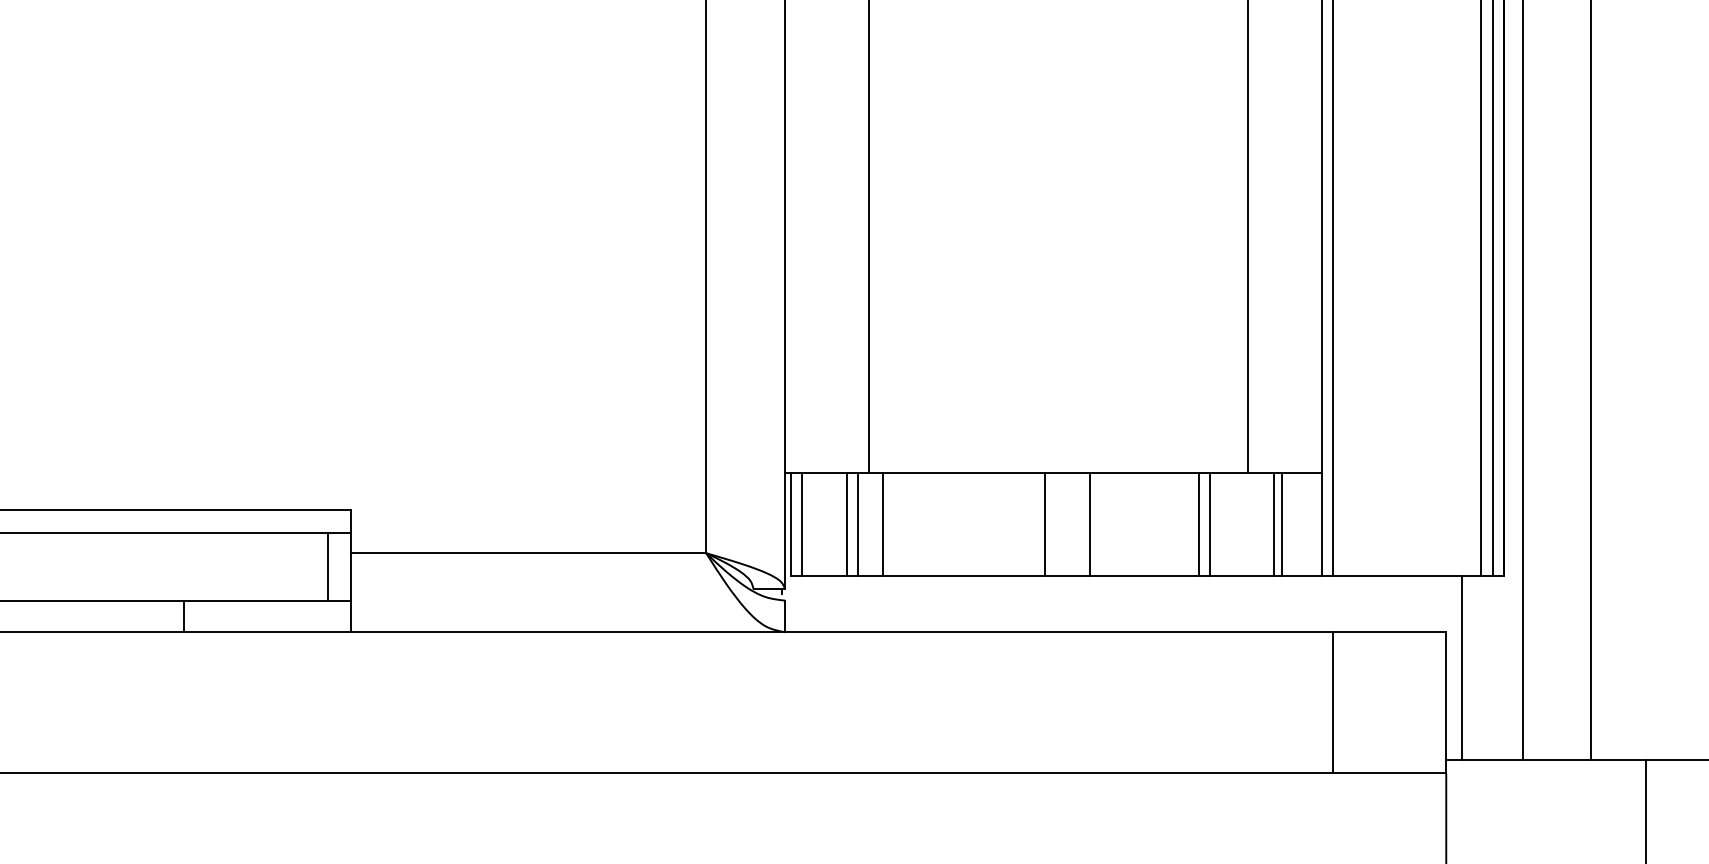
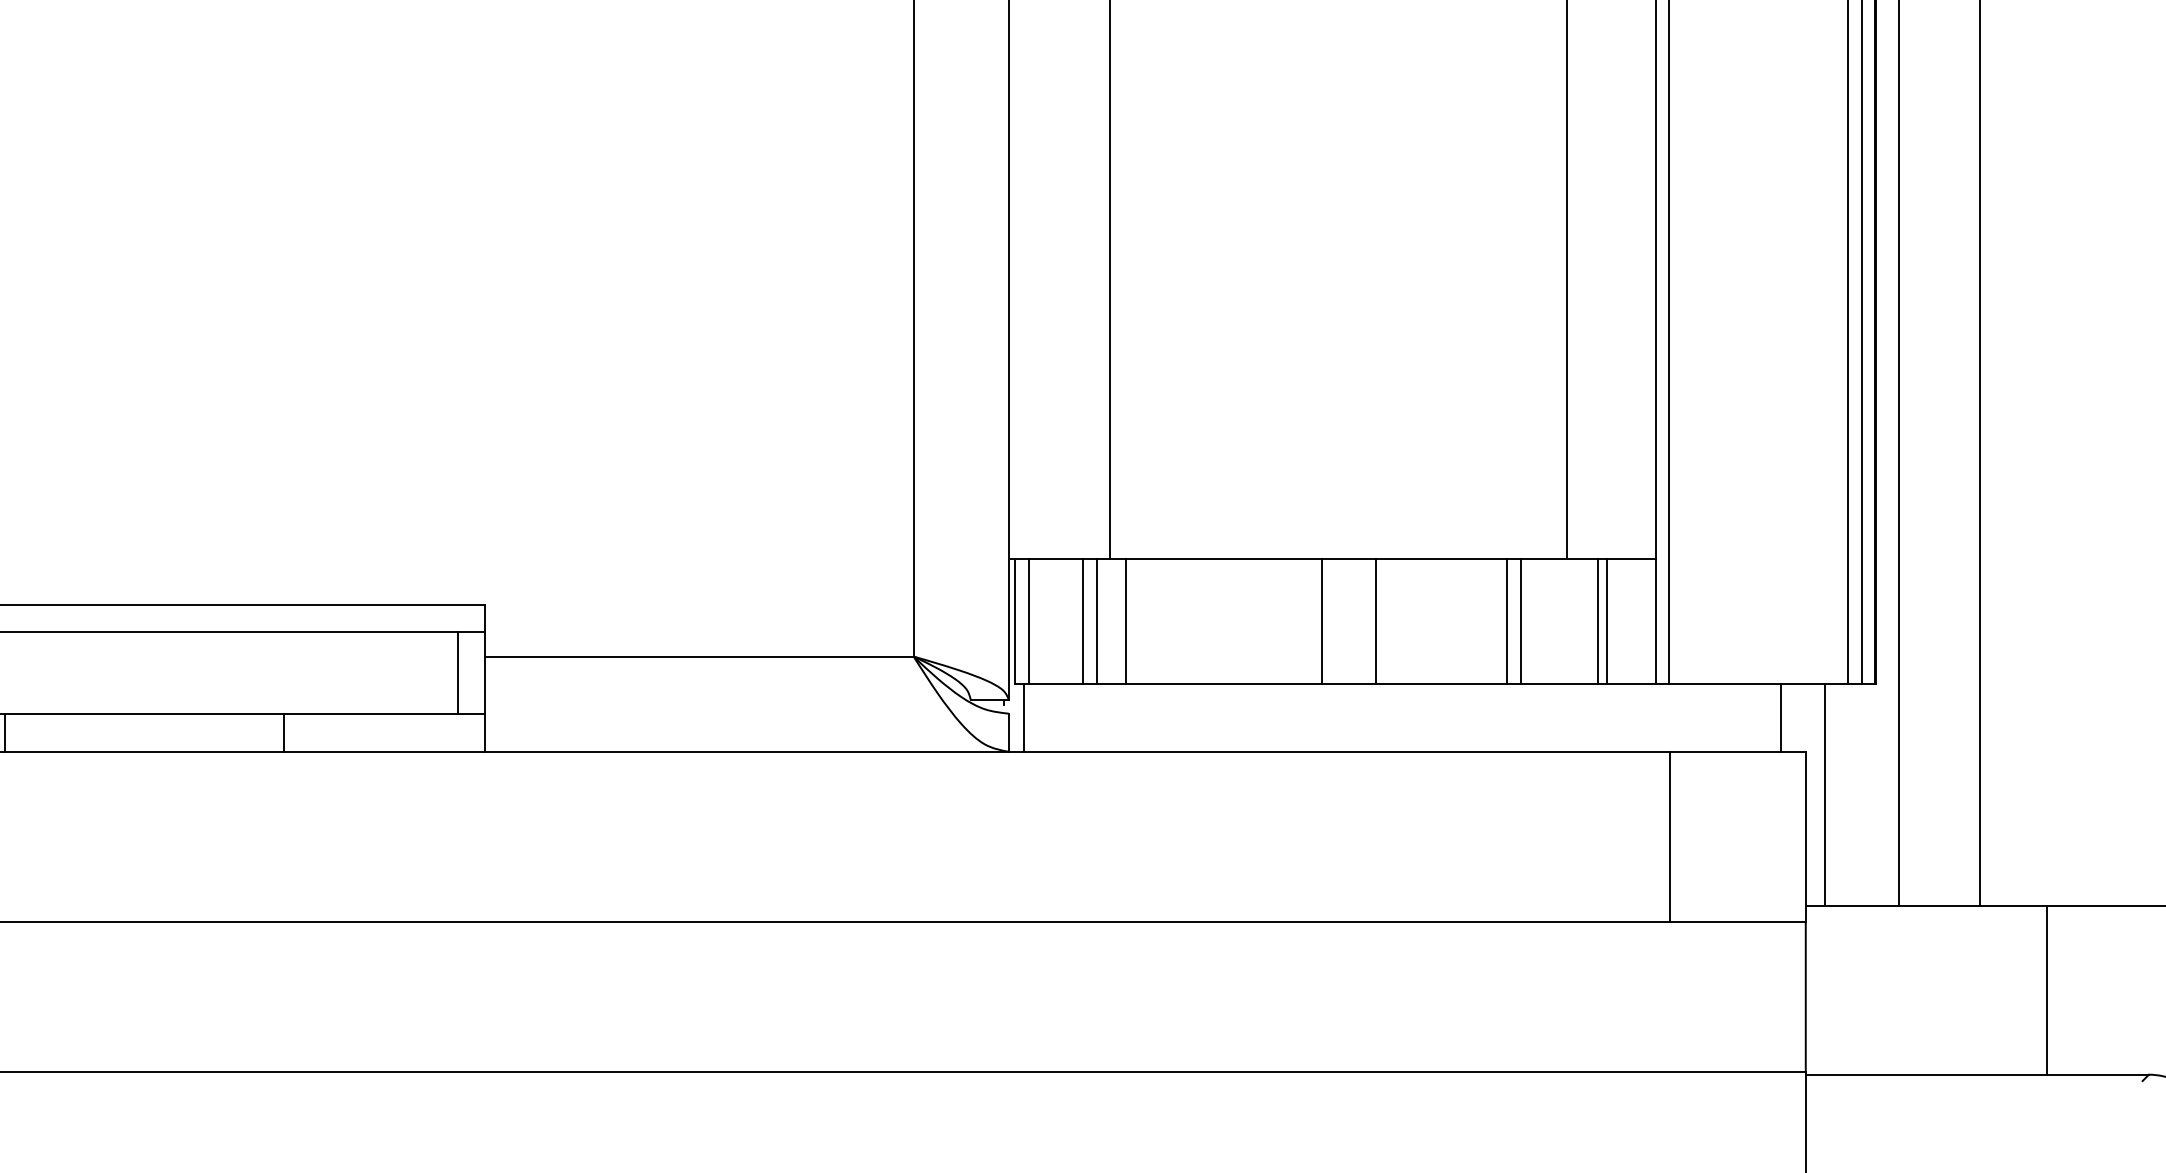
line: (798, 603) -> (1024, 717), added
line: (1426, 603) -> (1781, 717), added

